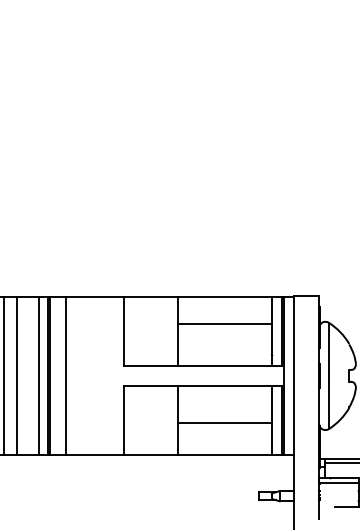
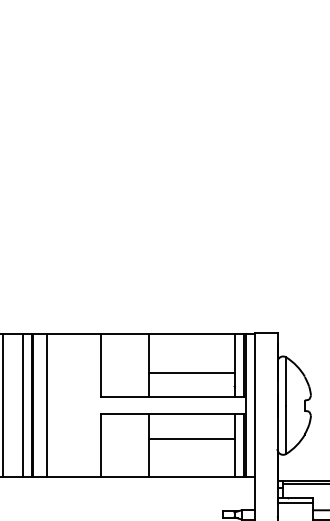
line: (224, 324) -> (191, 372), moved
line: (224, 423) -> (191, 438), moved

